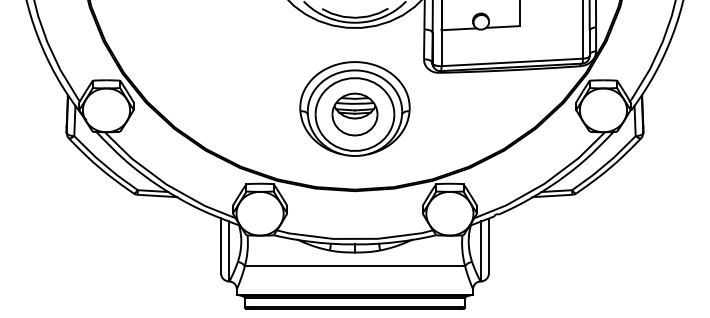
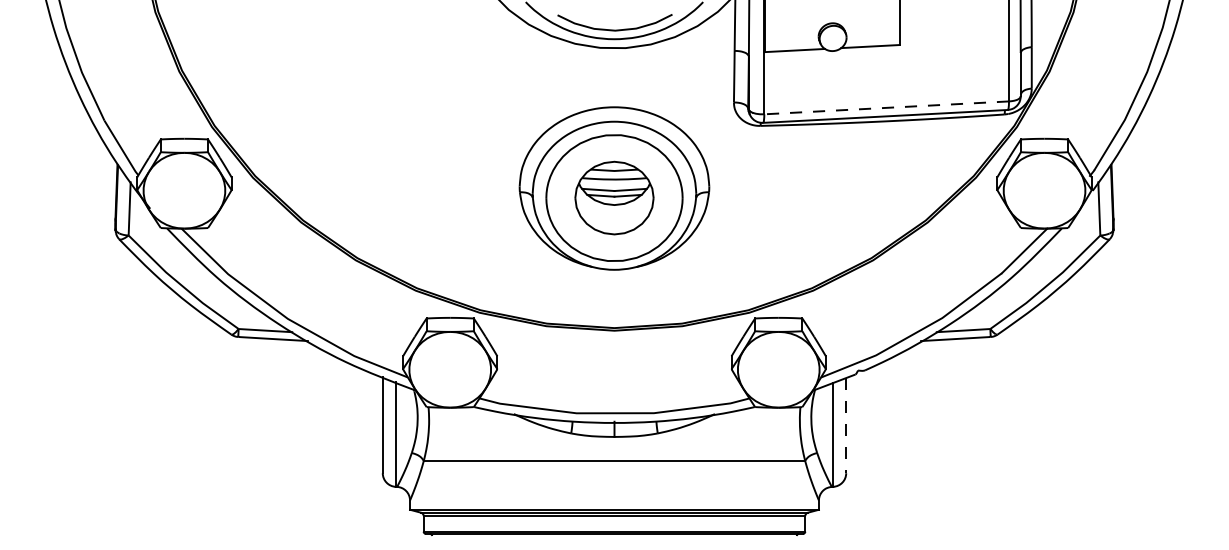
line: (512, 62) -> (887, 107), solid -> dashed
line: (488, 246) -> (845, 426), solid -> dashed

